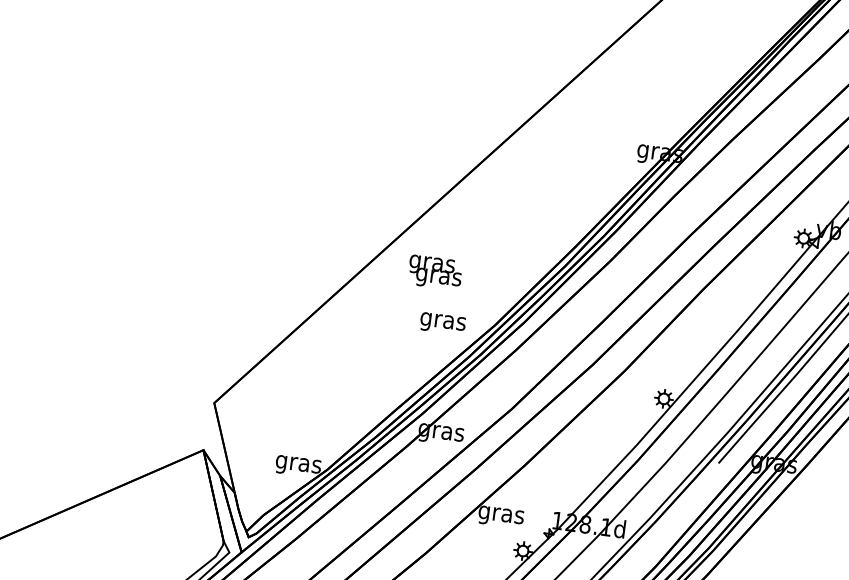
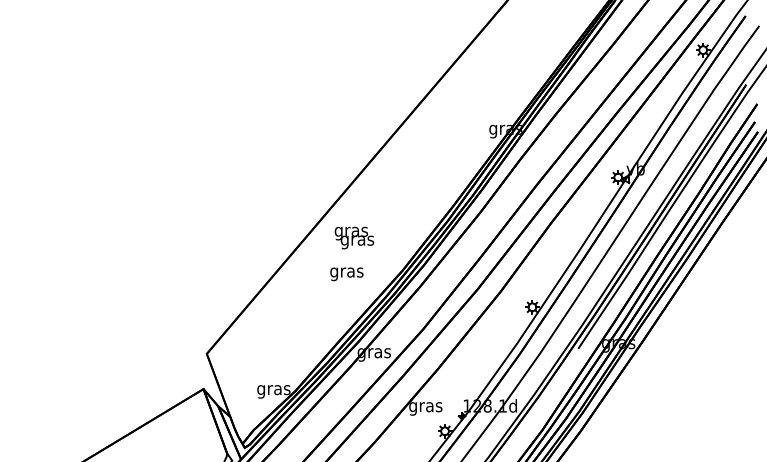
text: (442, 323) -> (346, 274), moved

